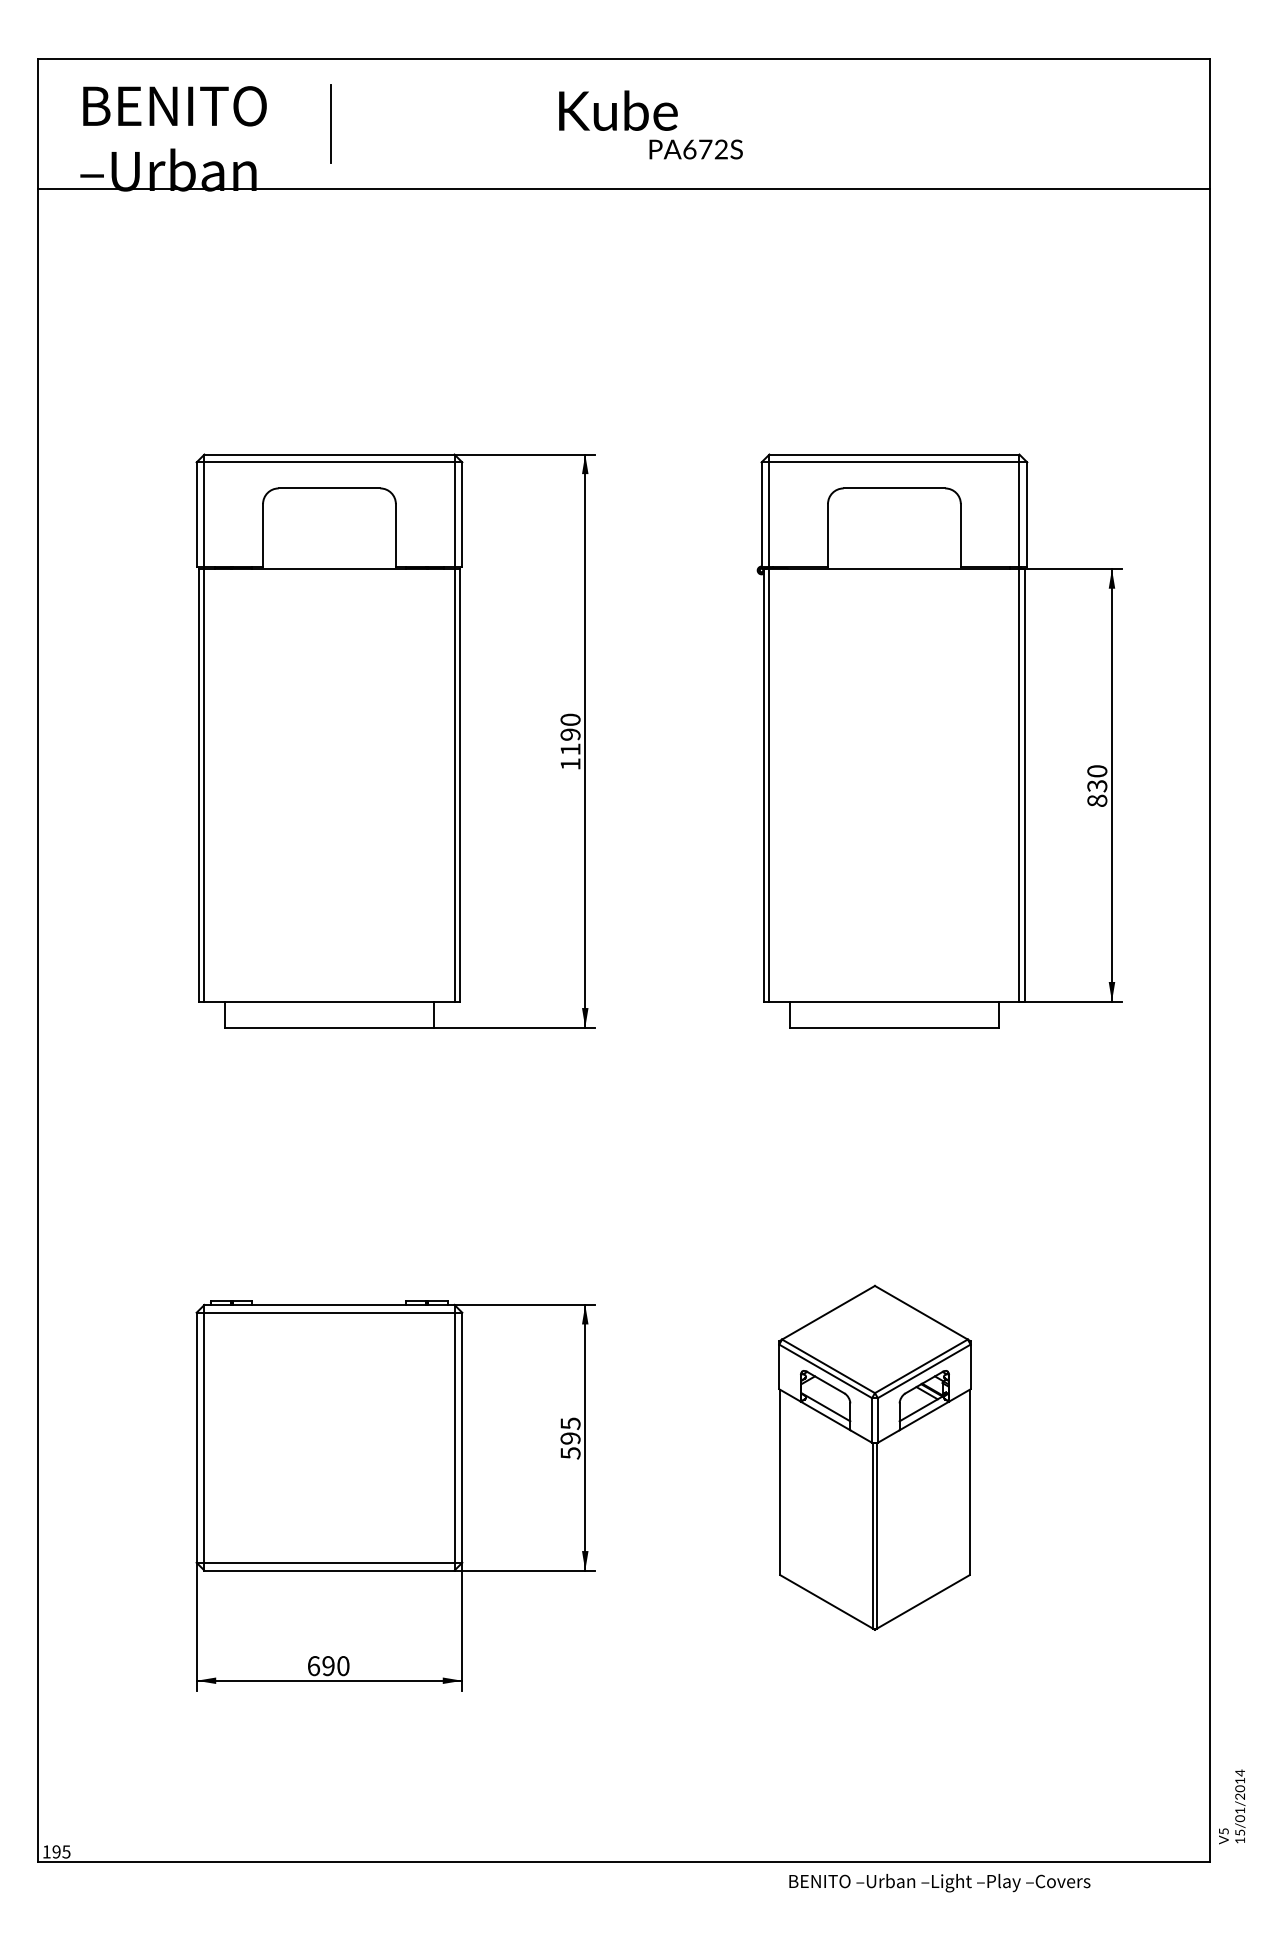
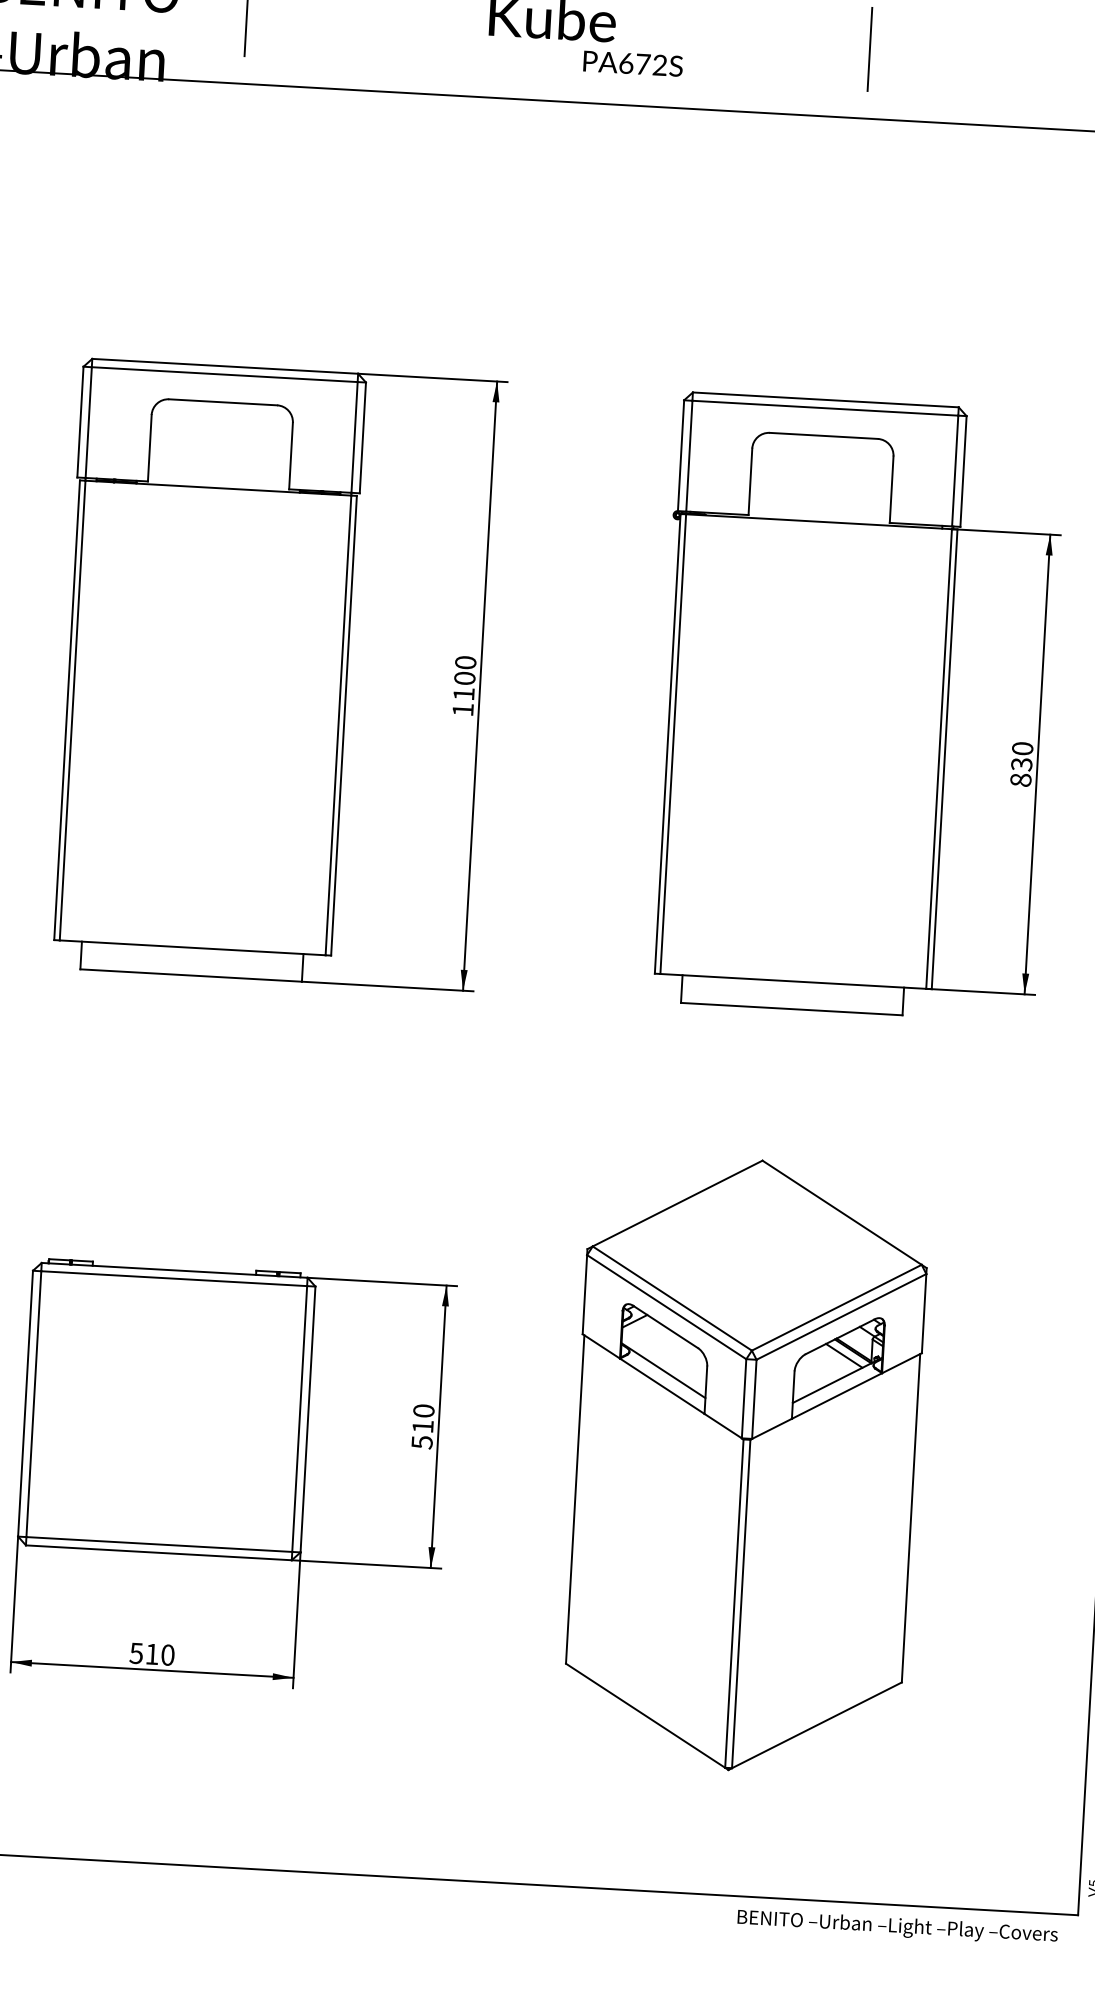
line: (917, 123) -> (870, 49), added
text: (570, 734) -> (464, 678), 1190 -> 1100
text: (570, 1430) -> (423, 1418), 595 -> 510
part: (874, 1457) -> (745, 1464), size x1.67
text: (320, 1666) -> (143, 1654), 690 -> 510
text: (939, 1883) -> (897, 1927), moved

